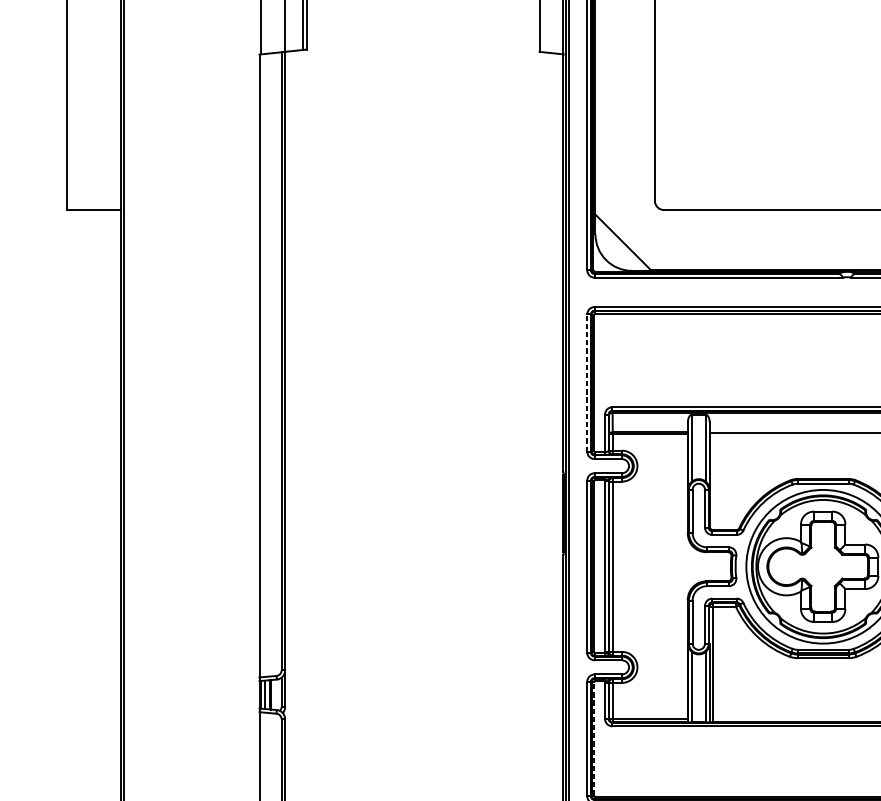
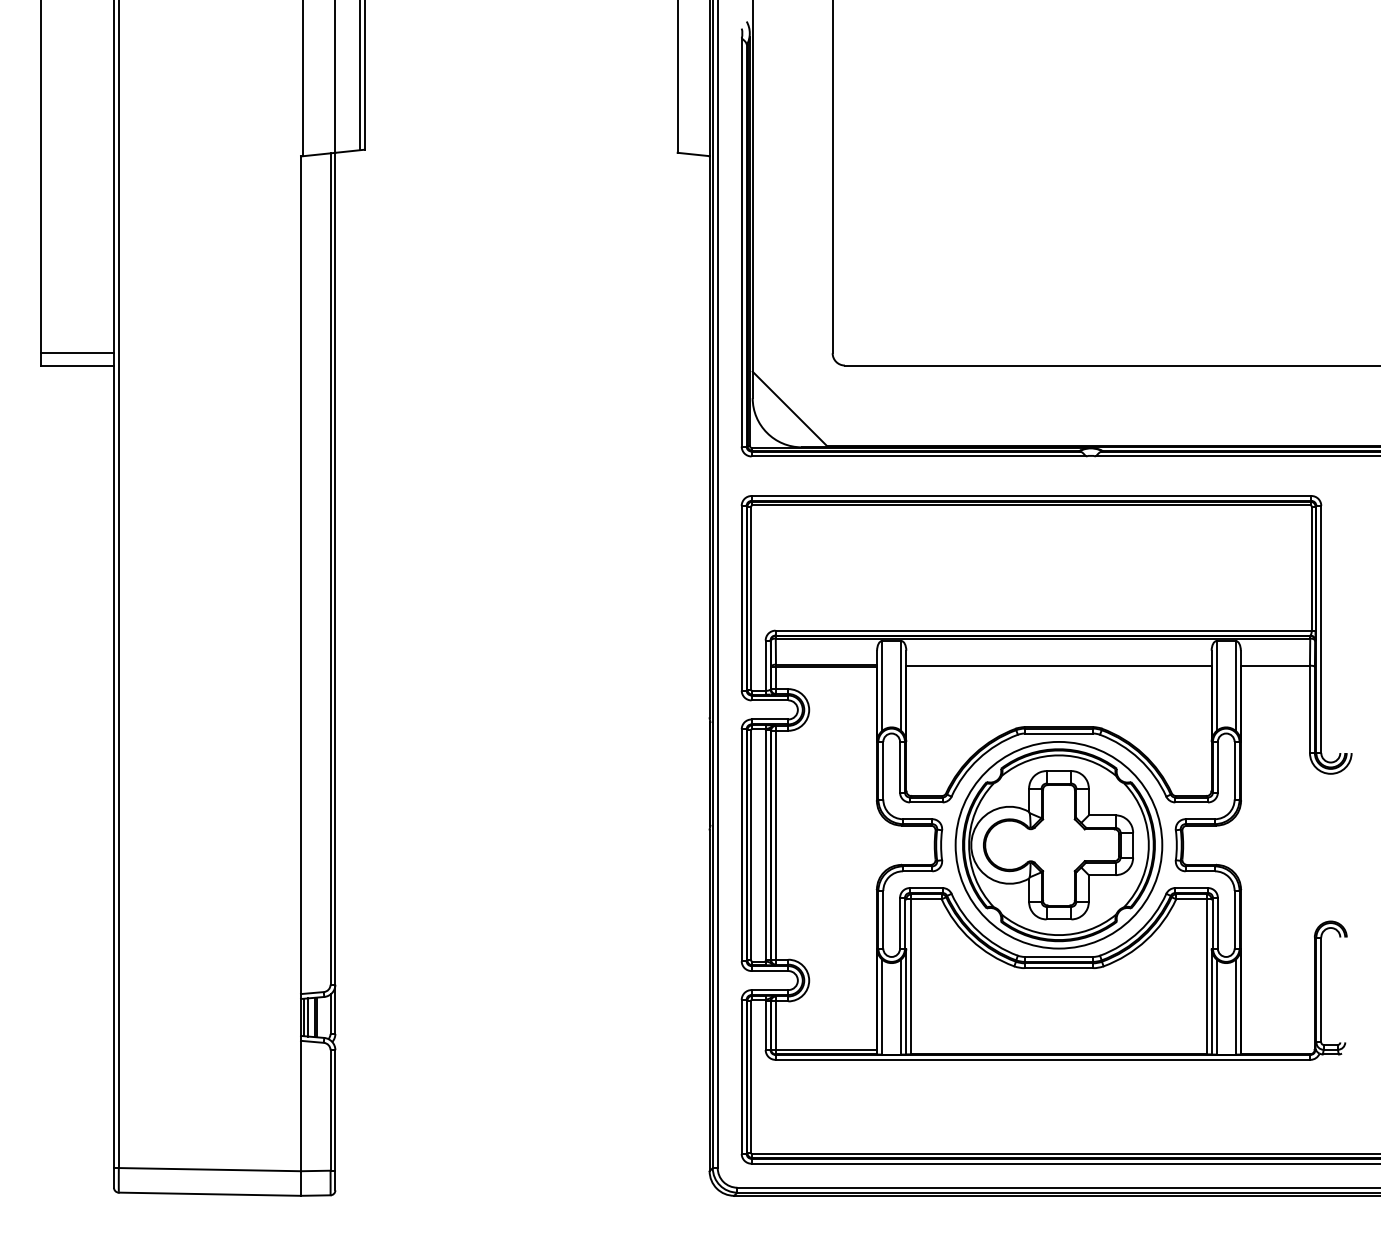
line: (93, 201) -> (77, 353), added
line: (587, 382) -> (741, 597), dashed -> solid
line: (594, 738) -> (751, 1076), dashed -> solid

